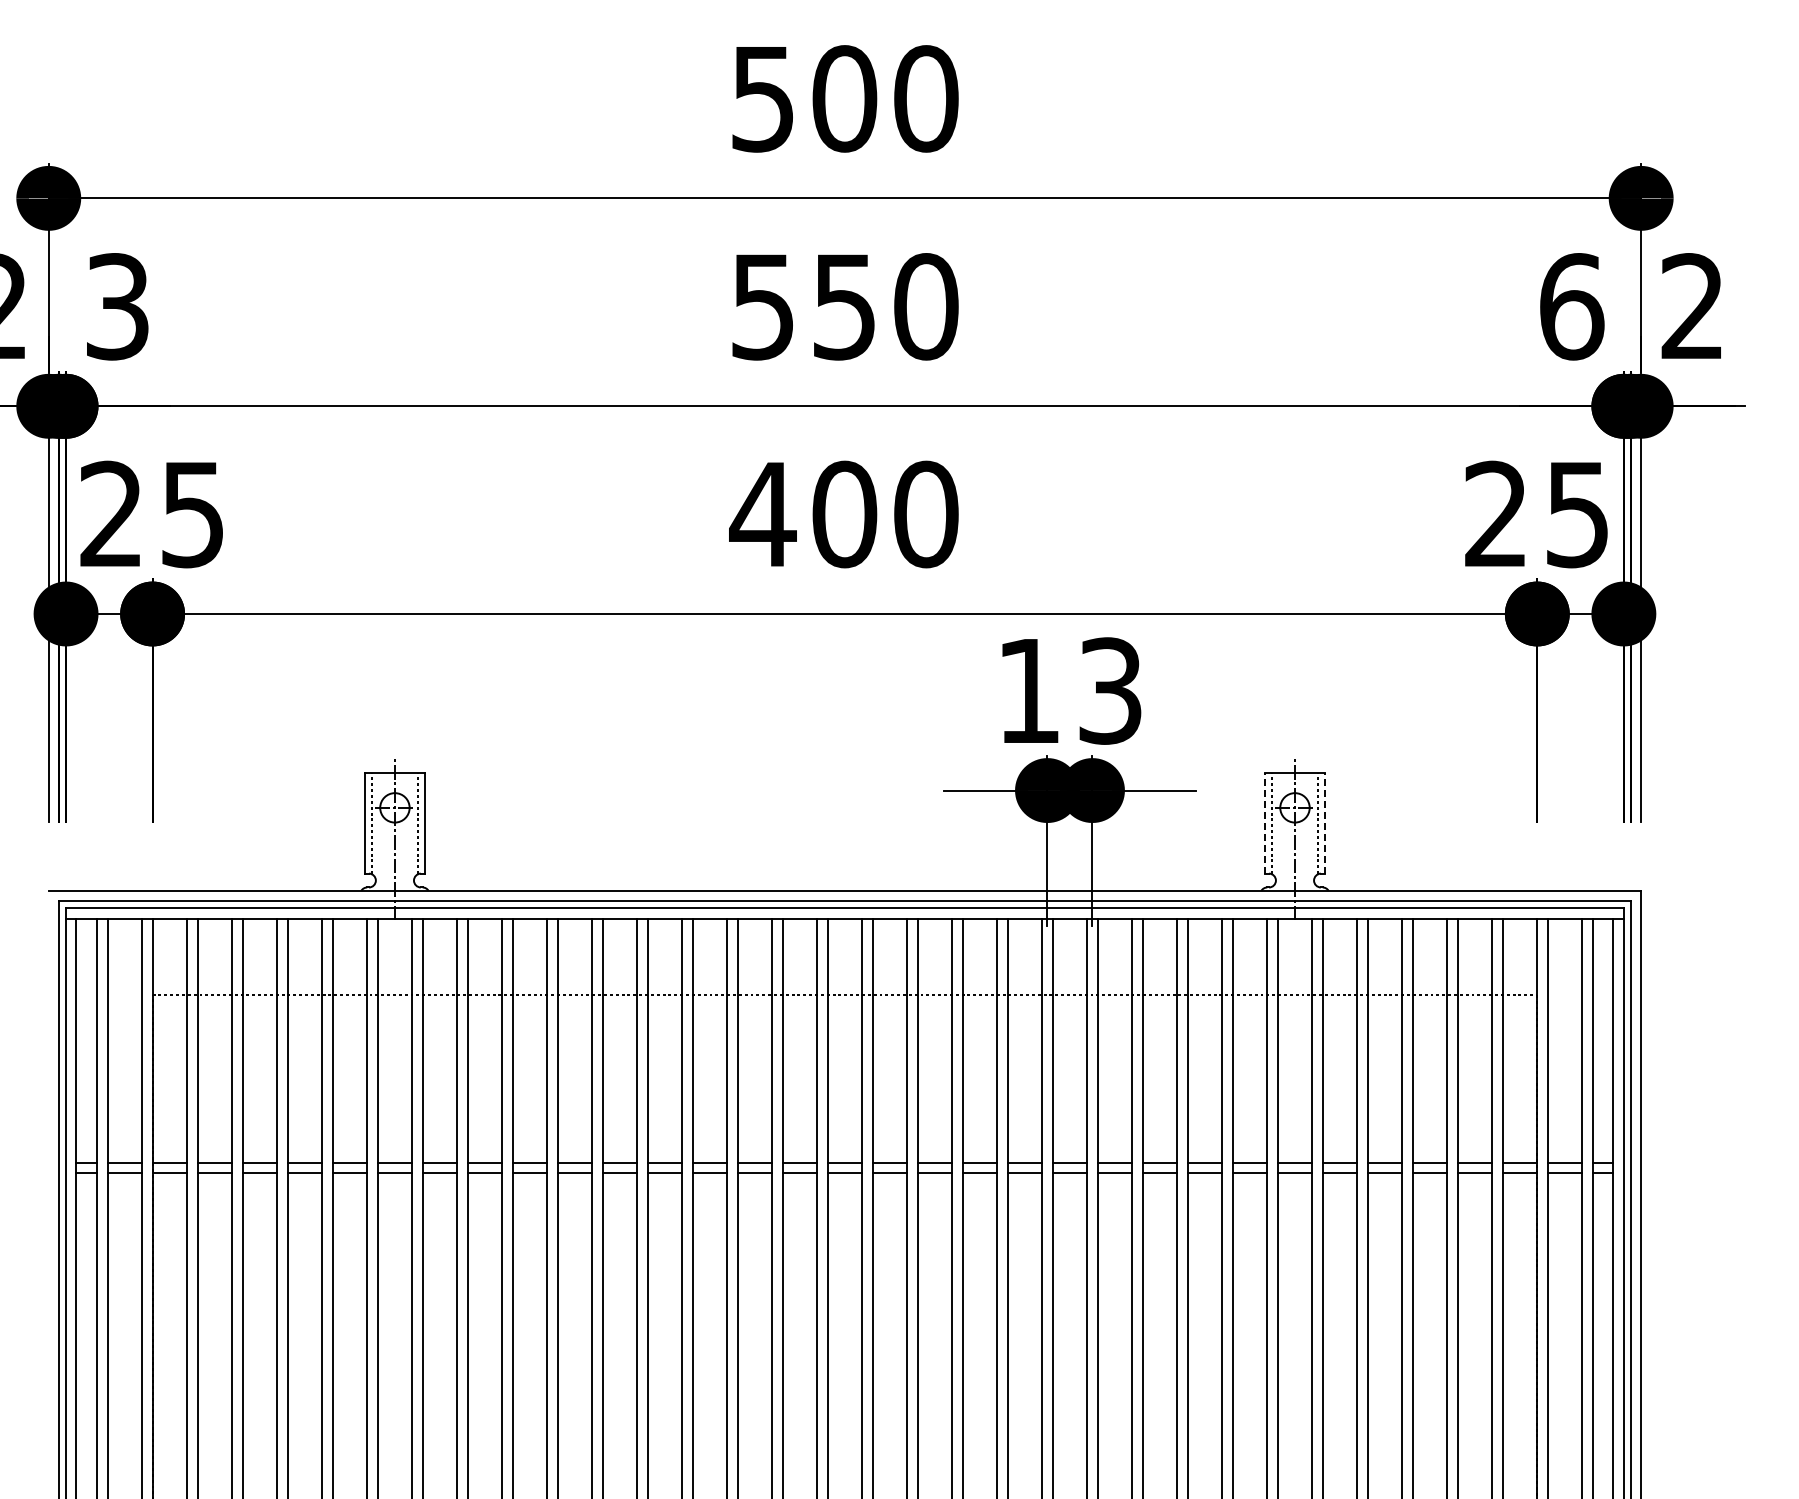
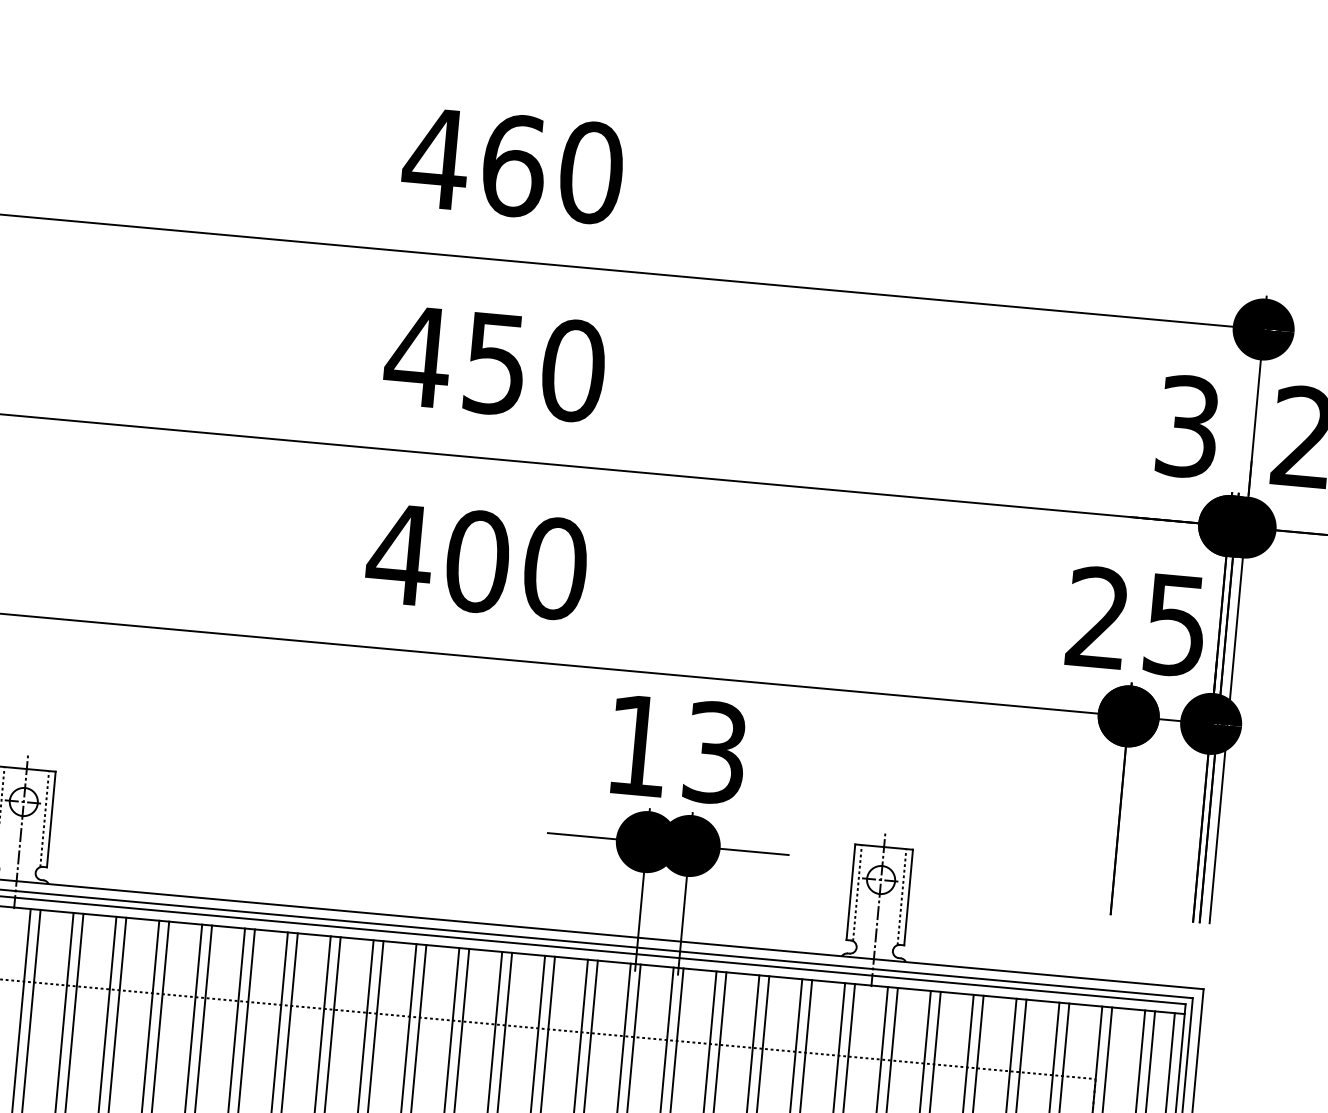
text: (803, 98) -> (474, 161), 500 -> 460
text: (1572, 306) -> (1188, 426), 6 -> 3
text: (762, 307) -> (417, 357), 550 -> 450
line: (1264, 822) -> (850, 891), dashed -> solid
line: (1325, 822) -> (908, 896), dashed -> solid

